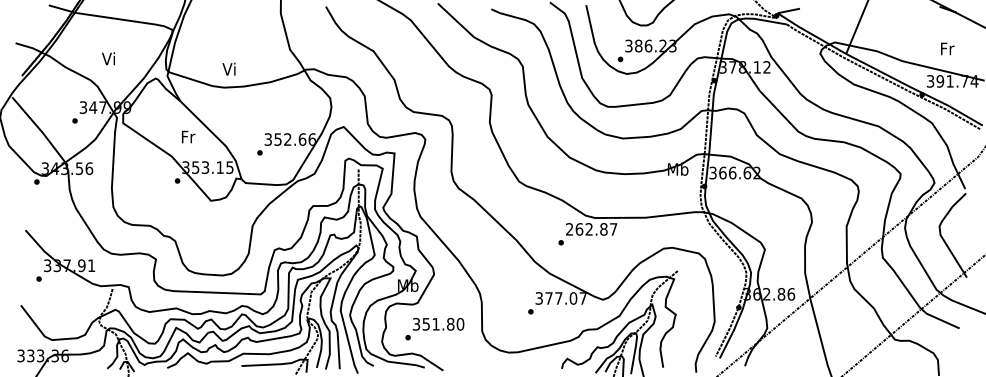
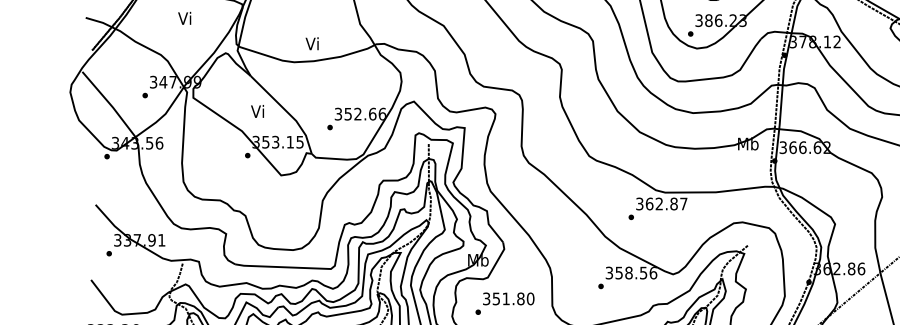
text: (108, 58) -> (184, 18), moved
text: (228, 68) -> (311, 43), moved
text: (188, 136) -> (258, 111), Fr -> Vi
text: (569, 229) -> (639, 204), 262.87 -> 362.87
text: (566, 298) -> (636, 273), 377.07 -> 358.56

